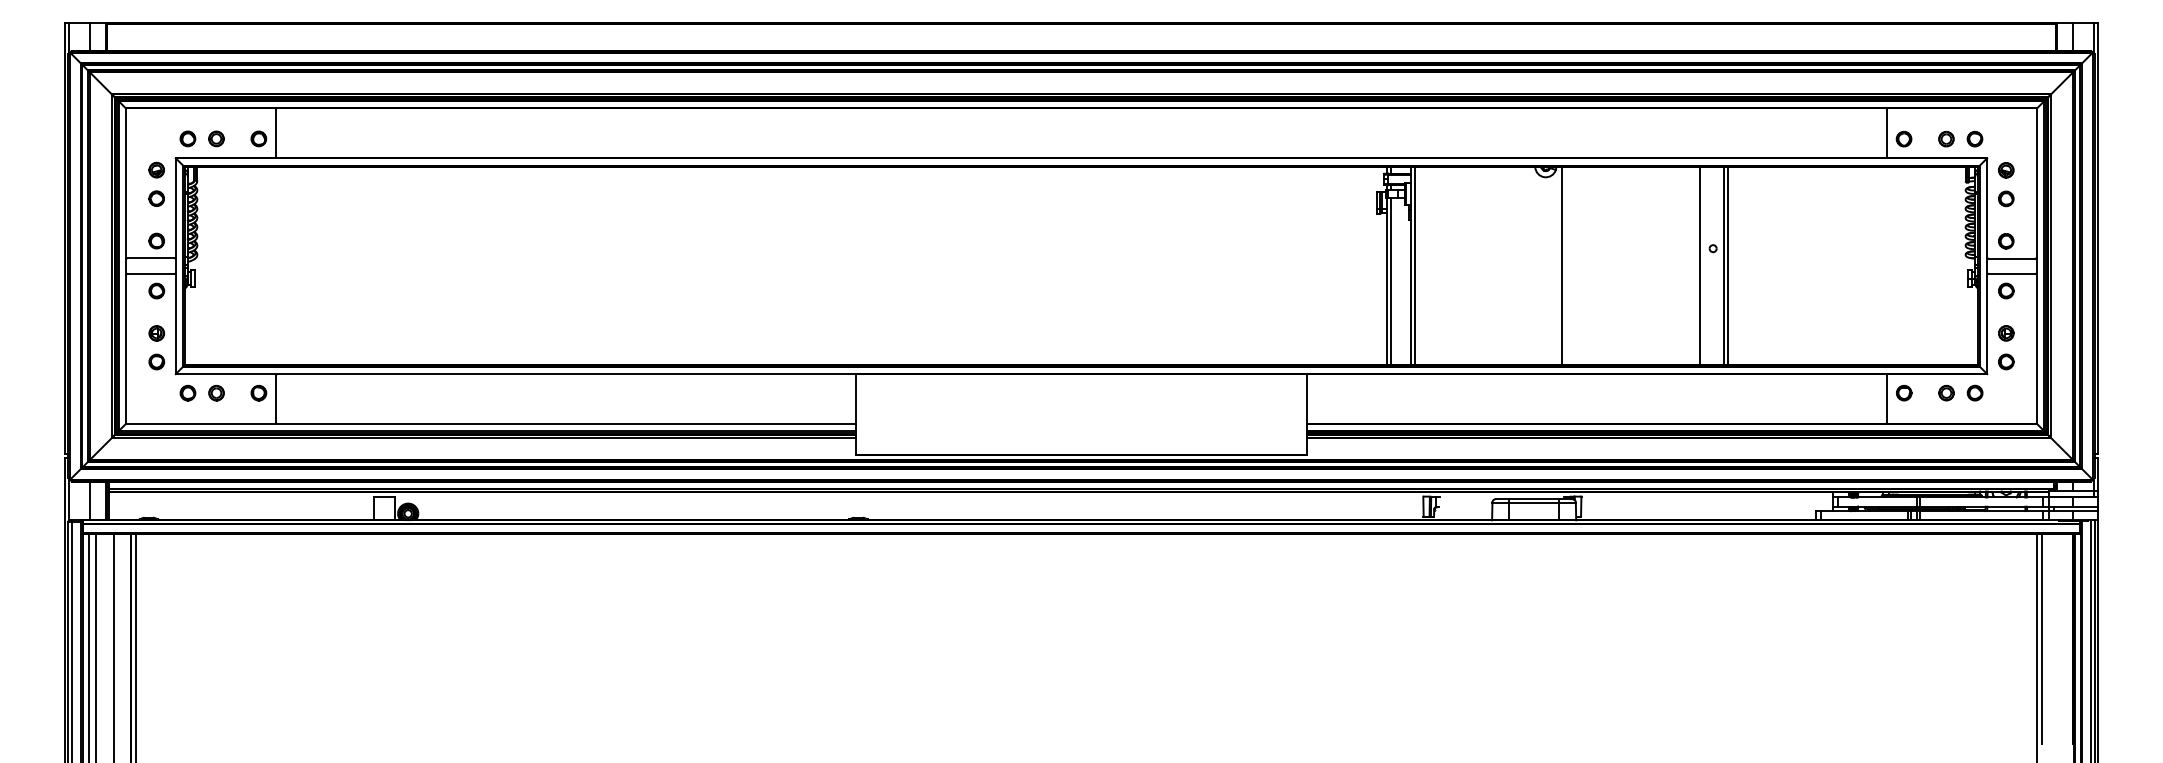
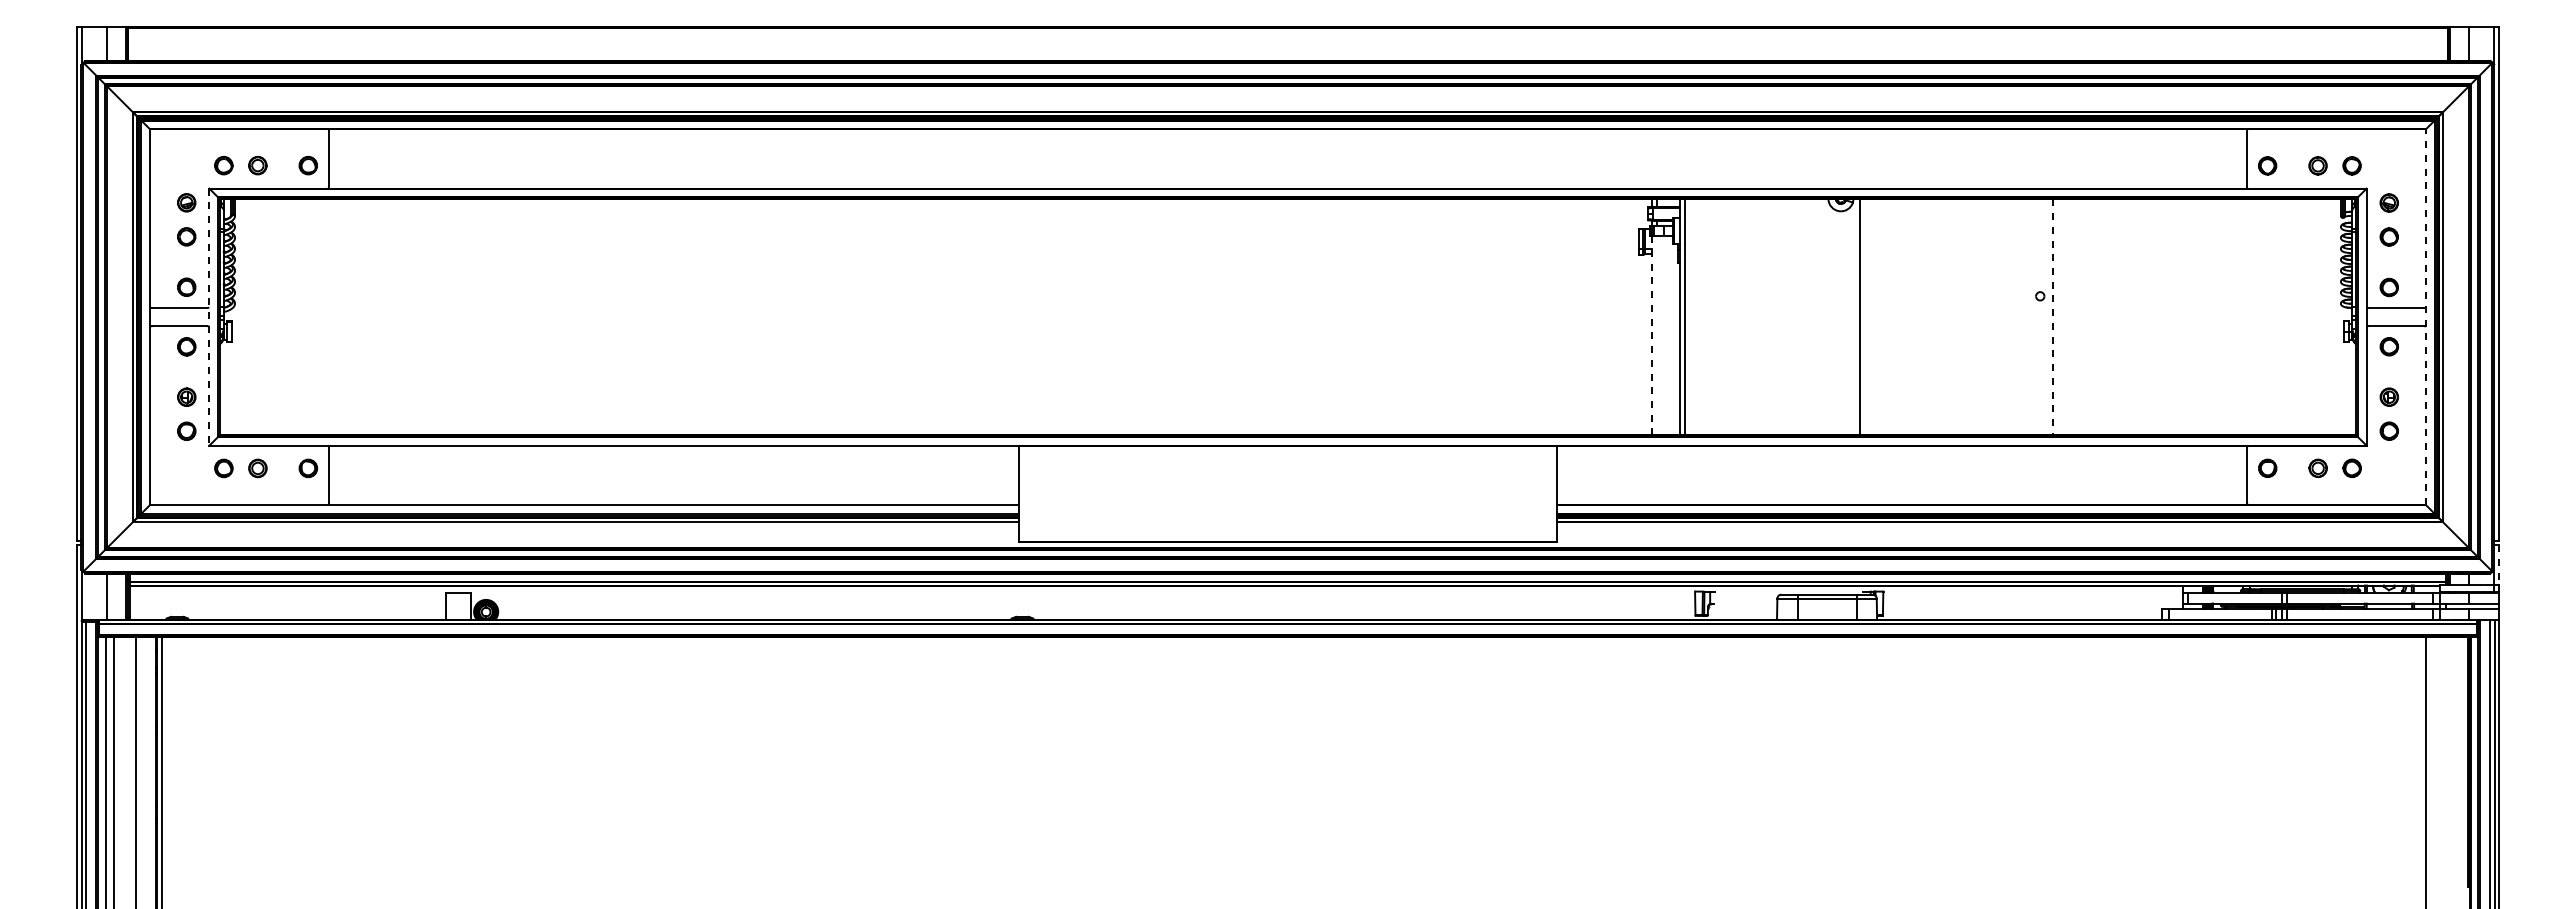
line: (1699, 265) -> (2024, 316), removed
line: (1727, 265) -> (2057, 316), removed
line: (175, 266) -> (209, 317), solid -> dashed
line: (1723, 266) -> (2052, 317), solid -> dashed
line: (2036, 266) -> (2425, 317), solid -> dashed
line: (1390, 281) -> (1656, 335), removed
line: (1386, 282) -> (1651, 336), solid -> dashed
line: (2097, 473) -> (2498, 564), solid -> dashed
line: (2041, 639) -> (2431, 761), removed

